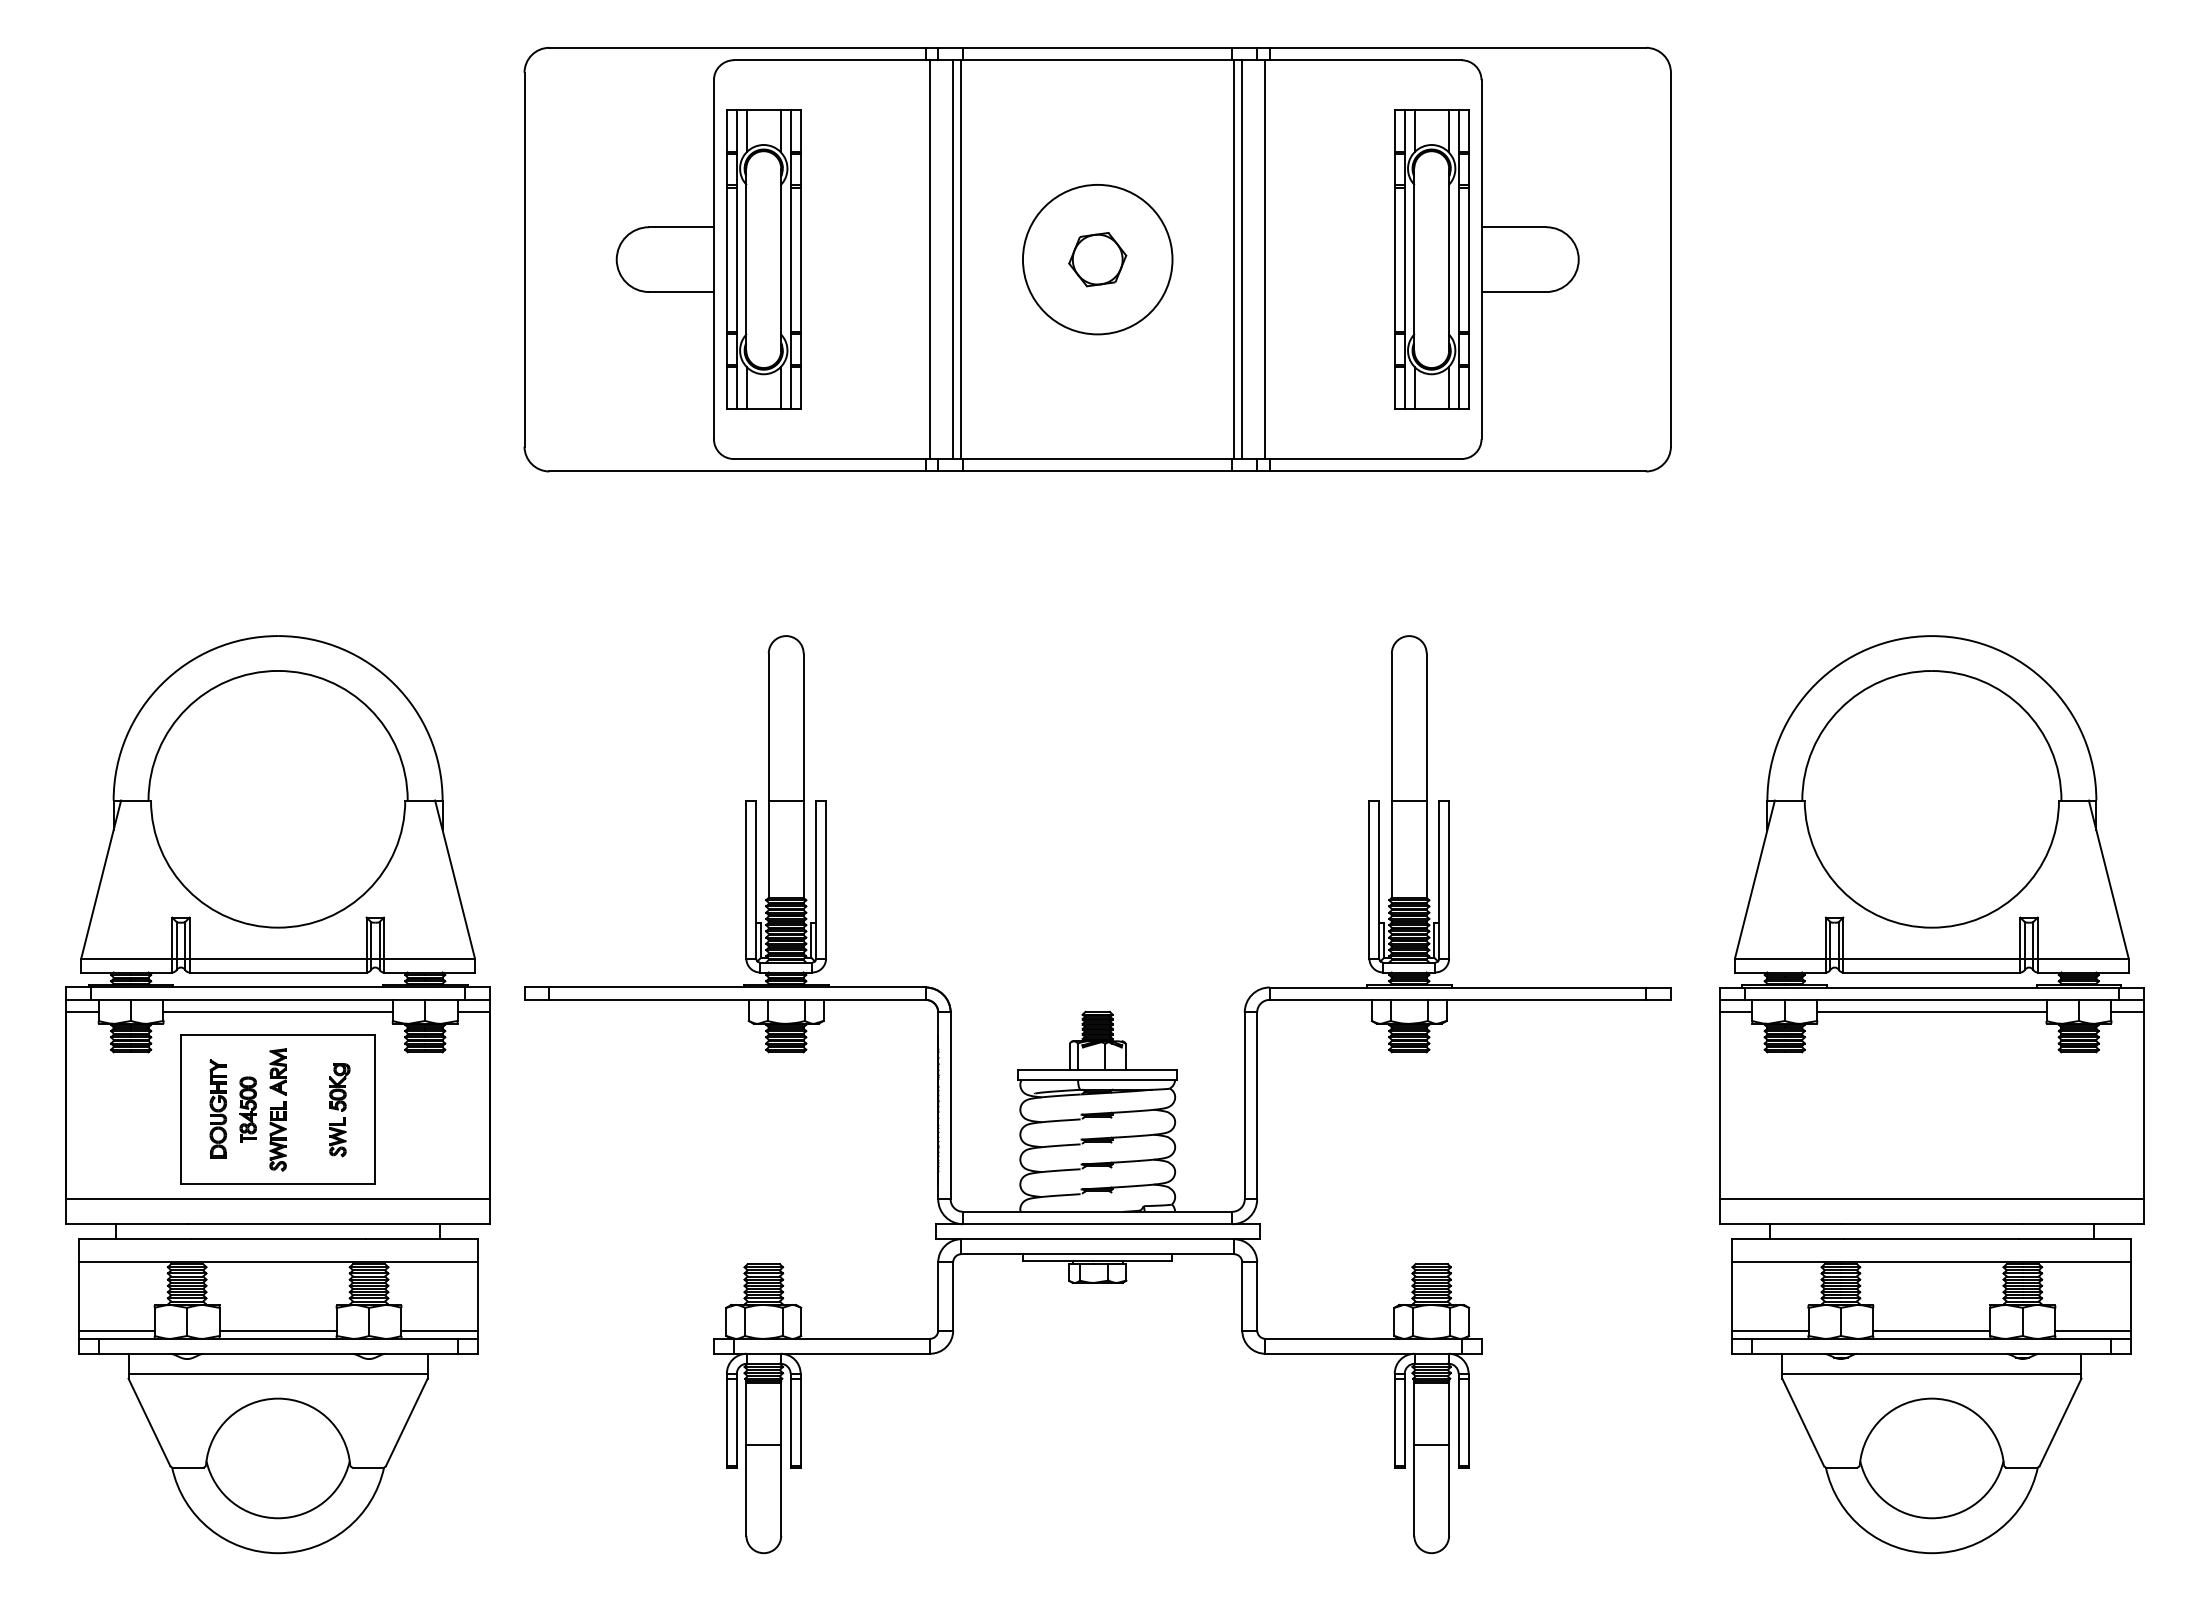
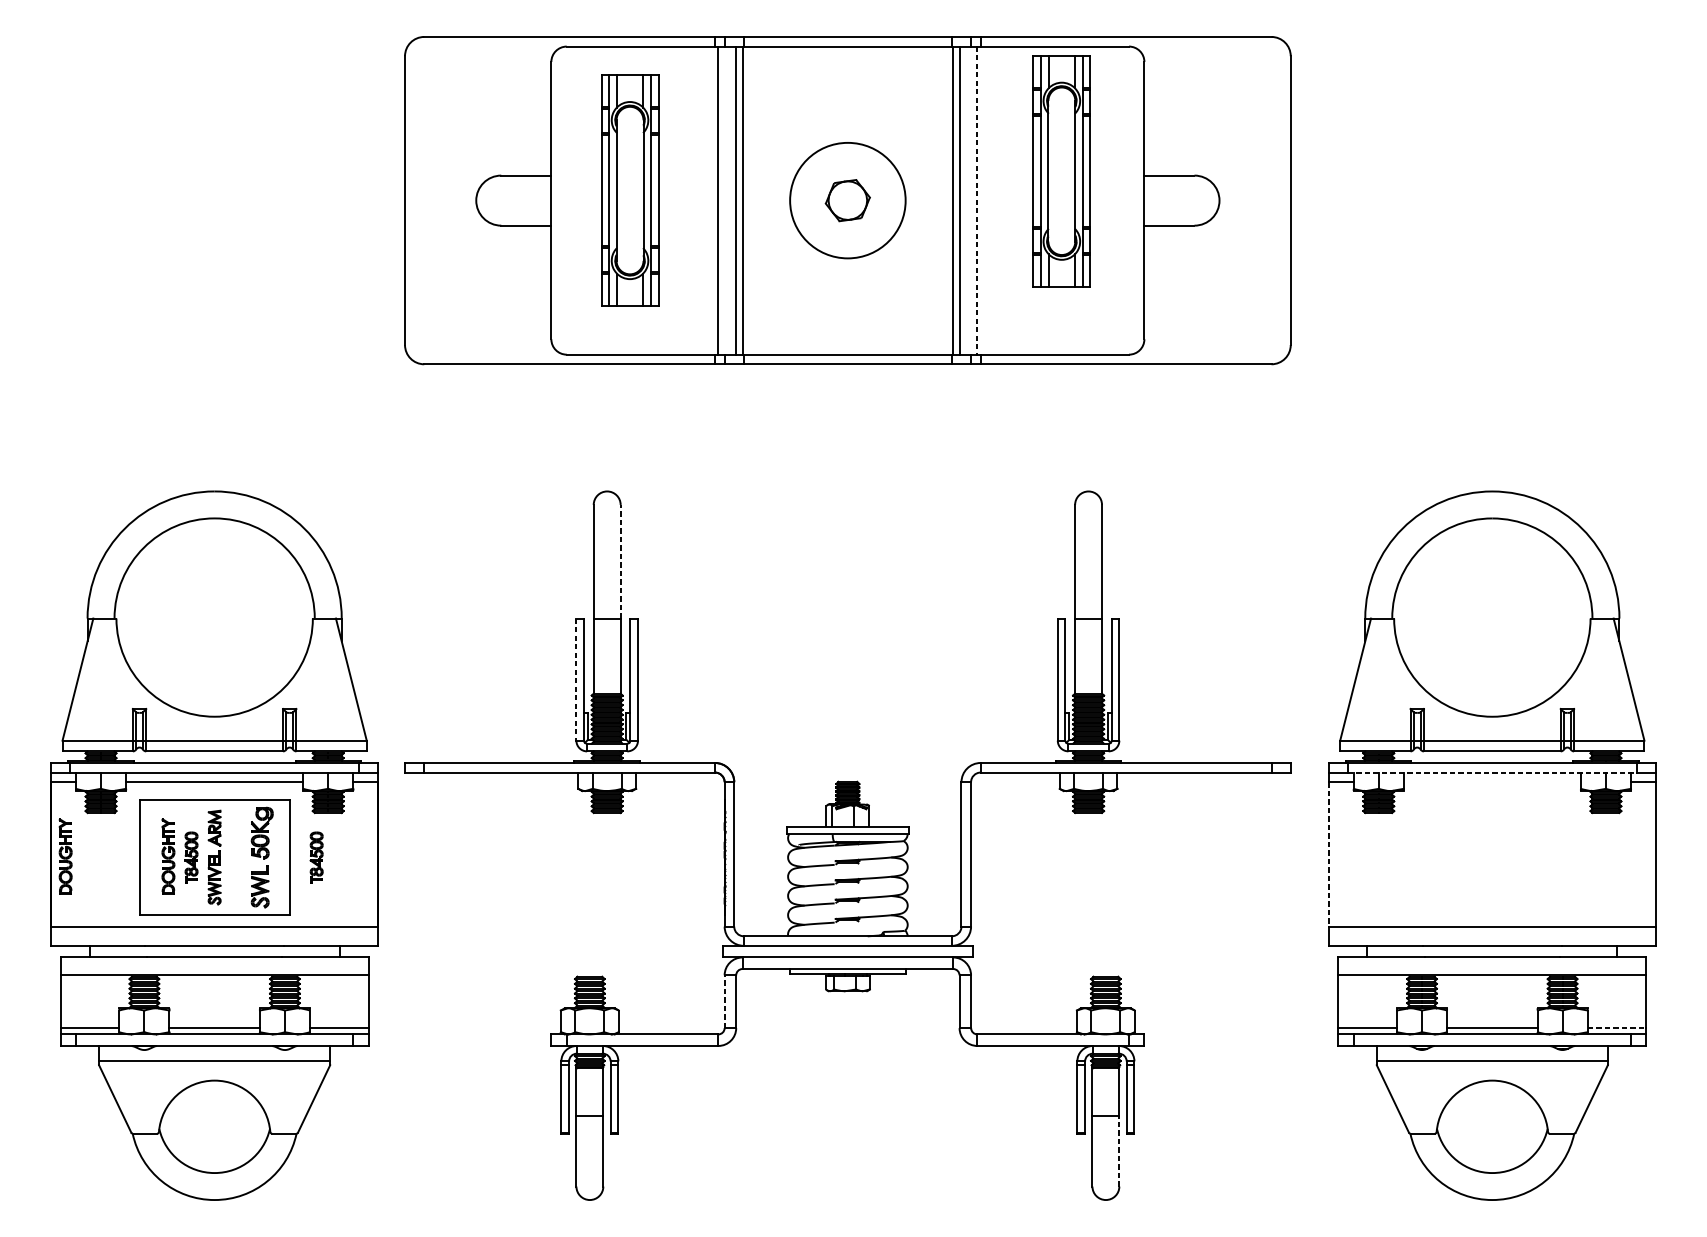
part: (763, 259) -> (629, 190), moved
part: (1431, 259) -> (1061, 171), moved
line: (1265, 260) -> (977, 201), solid -> dashed
line: (803, 727) -> (620, 562), solid -> dashed
line: (746, 880) -> (576, 680), solid -> dashed
line: (1931, 999) -> (1492, 772), solid -> dashed
line: (1931, 1012) -> (1492, 782), removed
line: (1719, 1106) -> (1328, 854), solid -> dashed
part: (84, 1108) -> (65, 856), added
part: (409, 1109) -> (316, 857), added
part: (339, 1110) -> (262, 858), size x1.4
line: (938, 1296) -> (724, 1001), solid -> dashed
line: (2093, 1330) -> (1617, 1027), solid -> dashed
line: (1449, 1489) -> (1119, 1150), solid -> dashed

